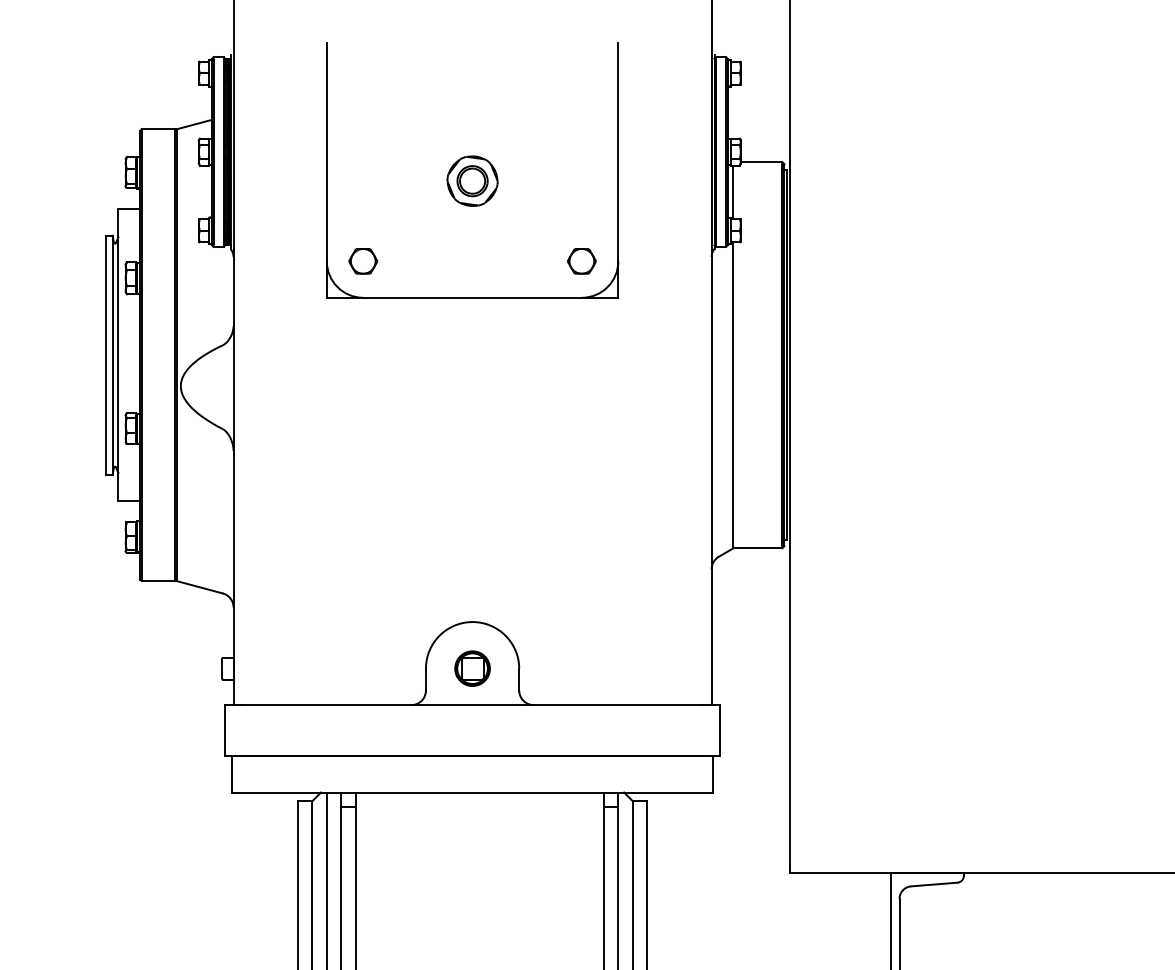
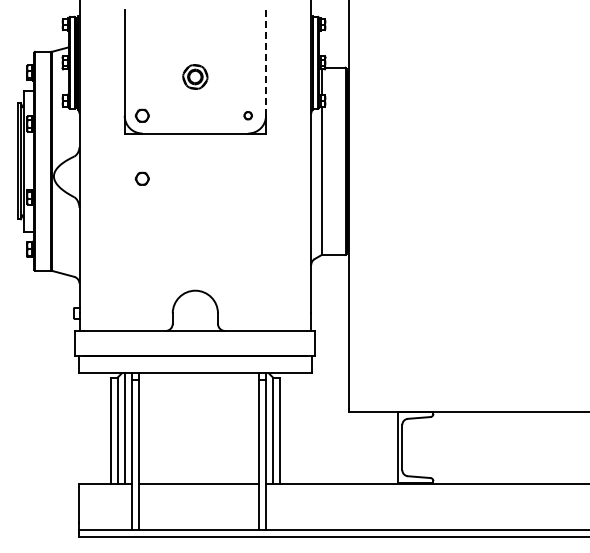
line: (619, 151) -> (266, 62), solid -> dashed
part: (580, 260) -> (247, 115), size x0.6
part: (361, 390) -> (141, 178), added
circle: (472, 669) -> (195, 313), removed

